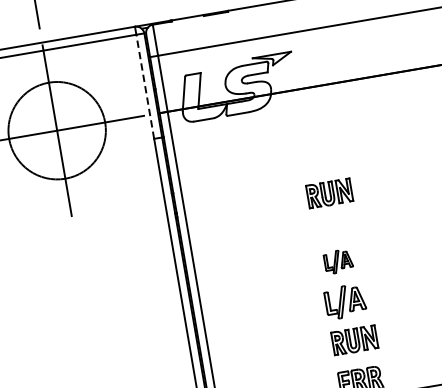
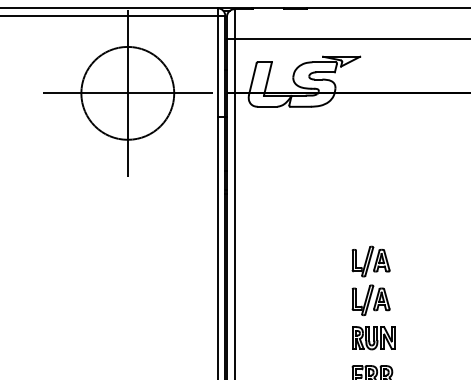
line: (145, 86) -> (217, 65), dashed -> solid
part: (329, 193) -> (373, 196), removed
part: (337, 261) -> (370, 261), size x1.43

